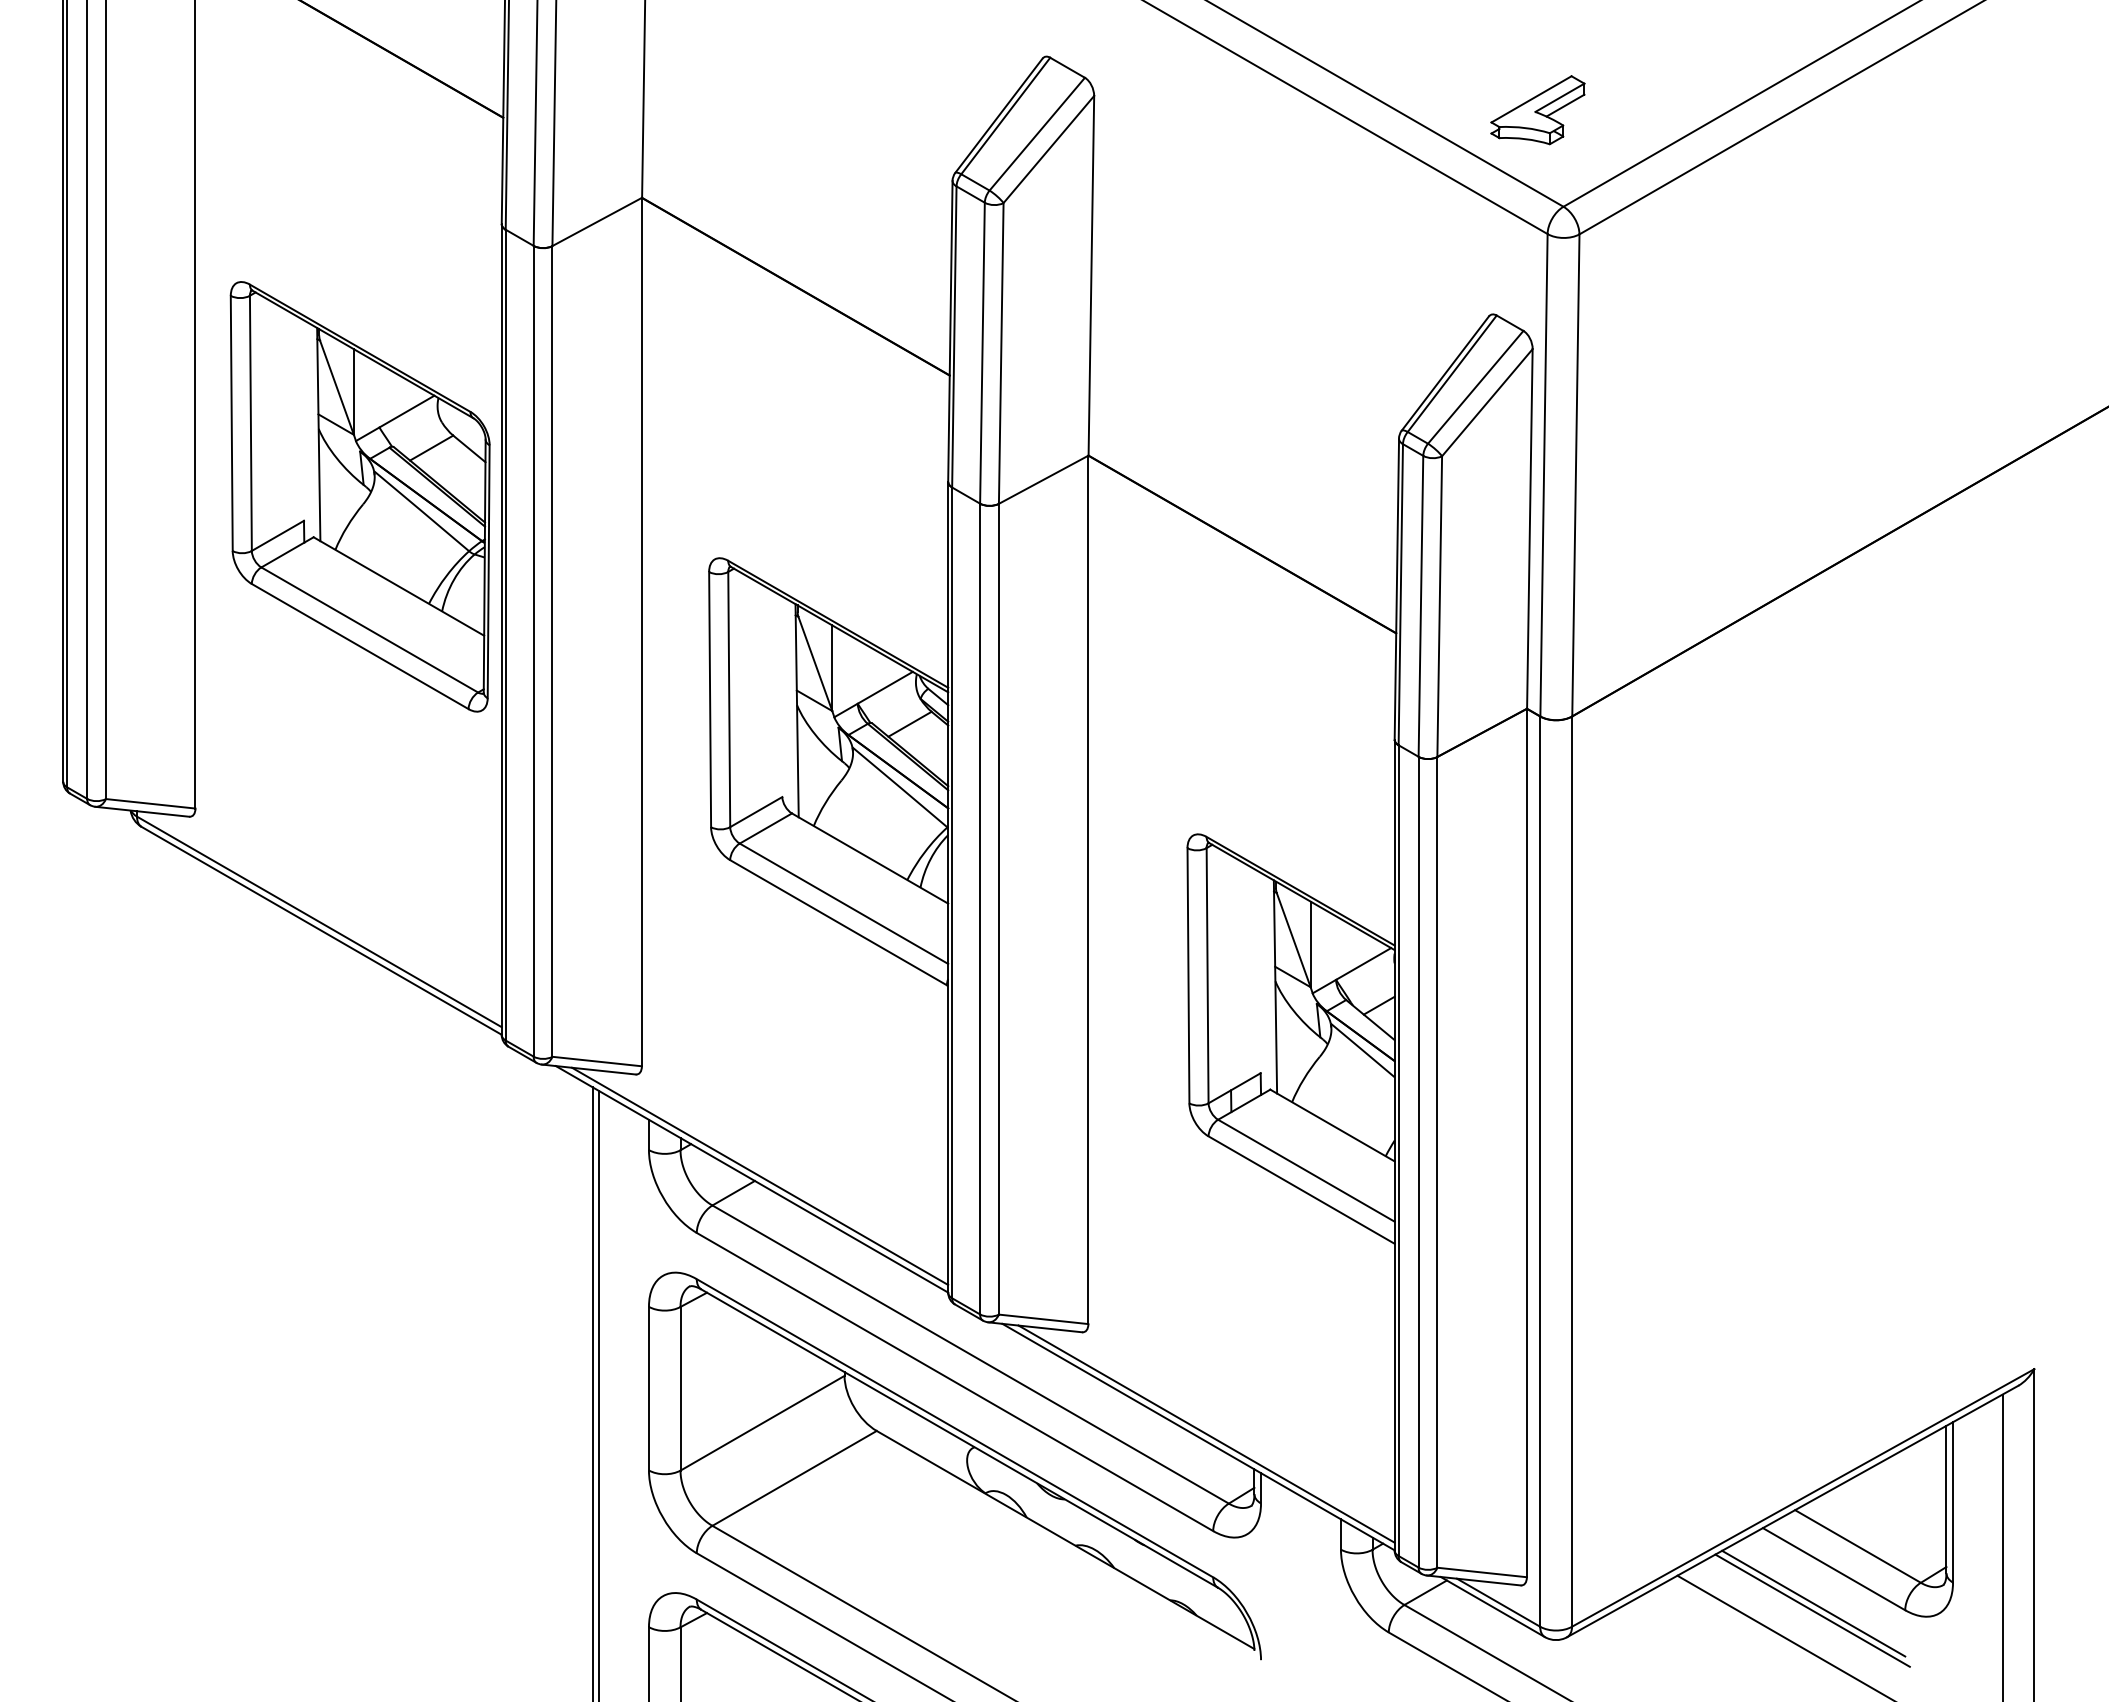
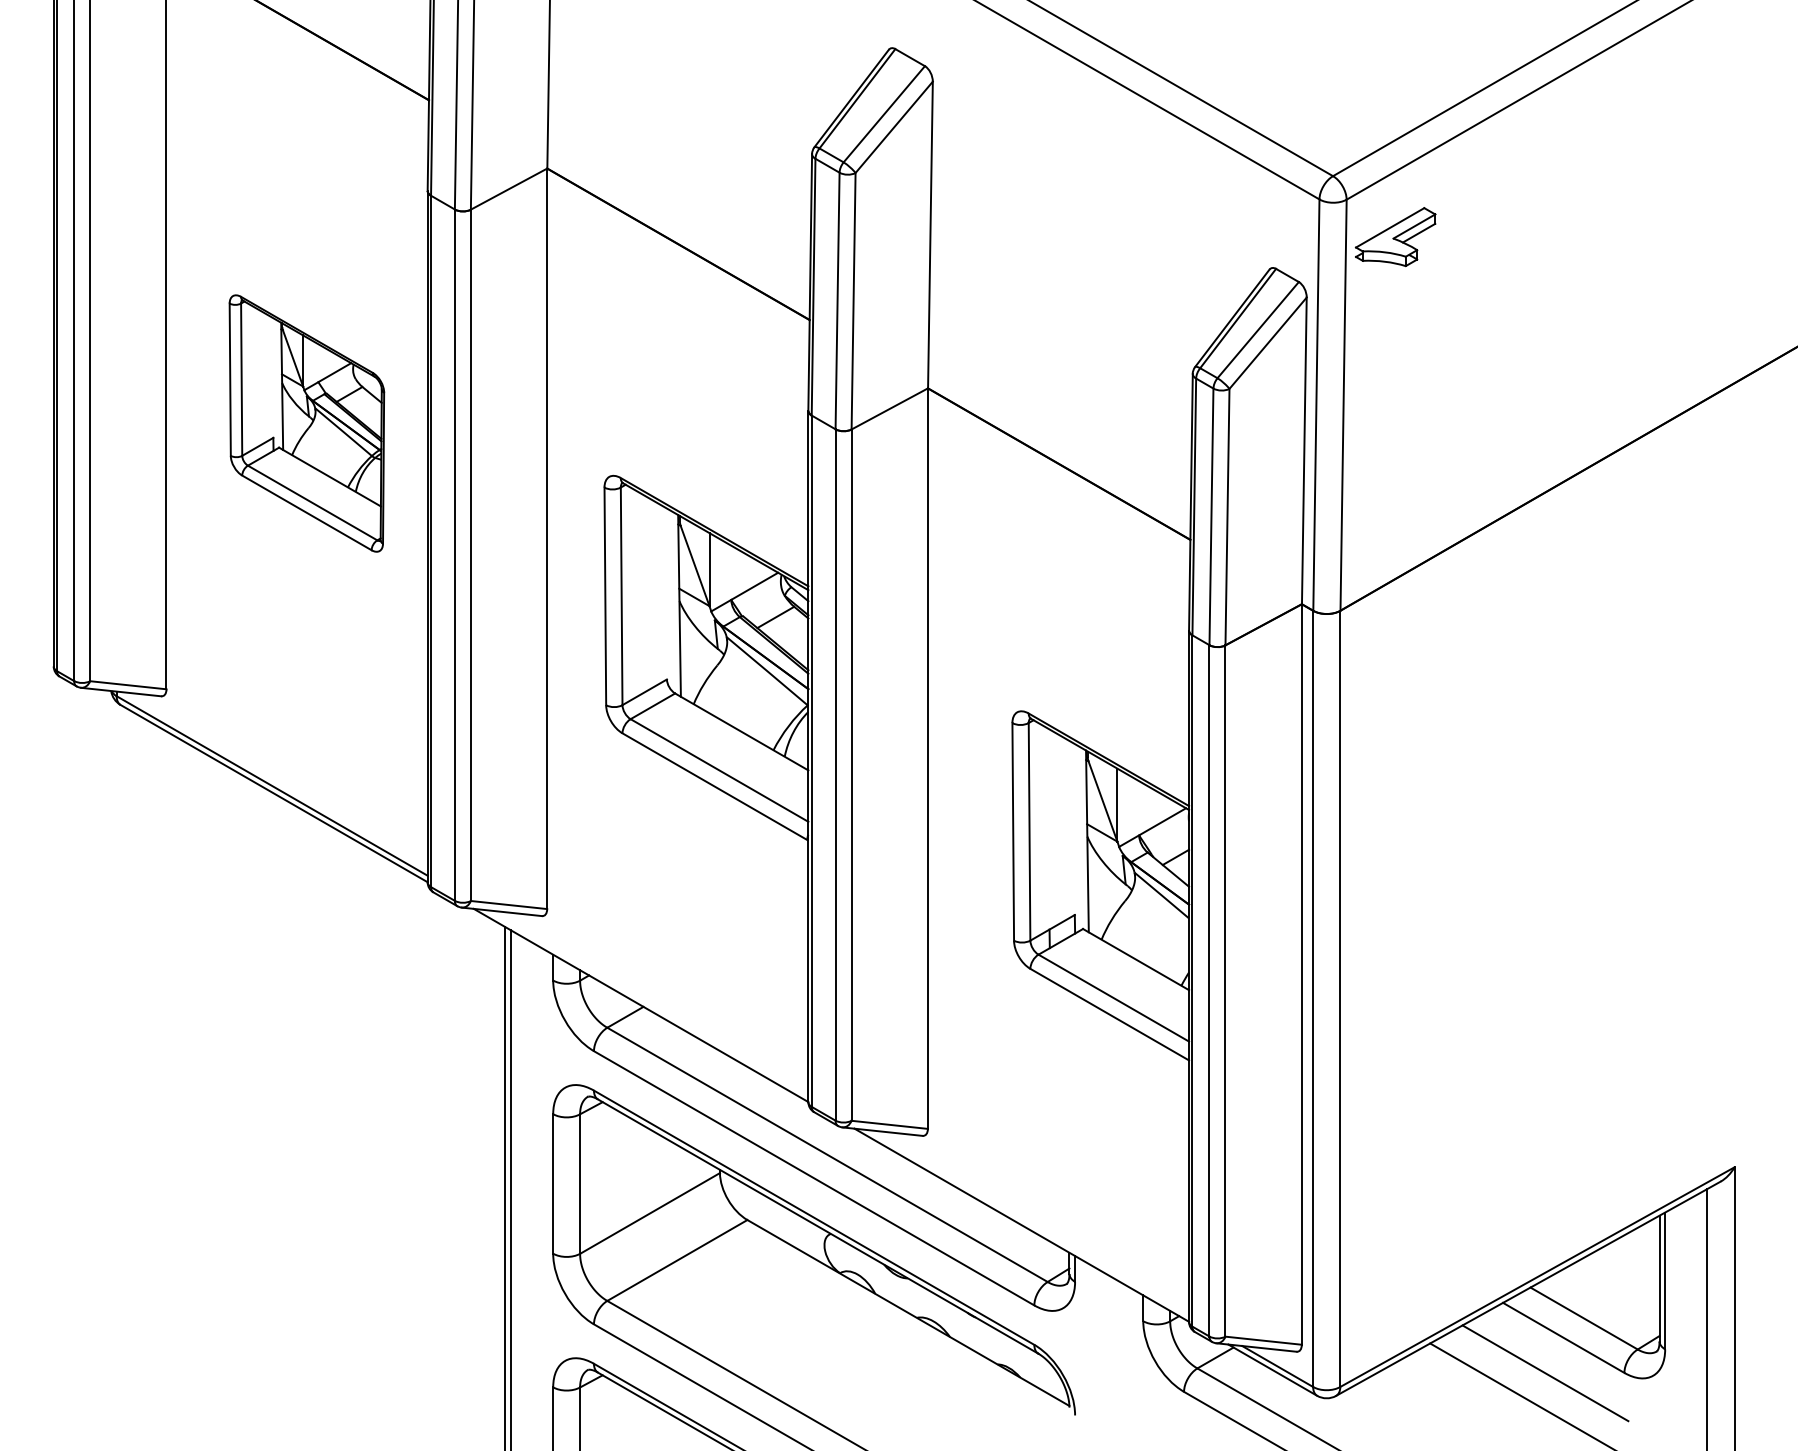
part: (1537, 110) -> (1395, 237), moved
part: (359, 496) -> (306, 423), size x0.7
line: (760, 1175) -> (648, 1002), removed
line: (1206, 1433) -> (1028, 1222), removed
line: (1813, 1603) -> (1546, 1367), removed

